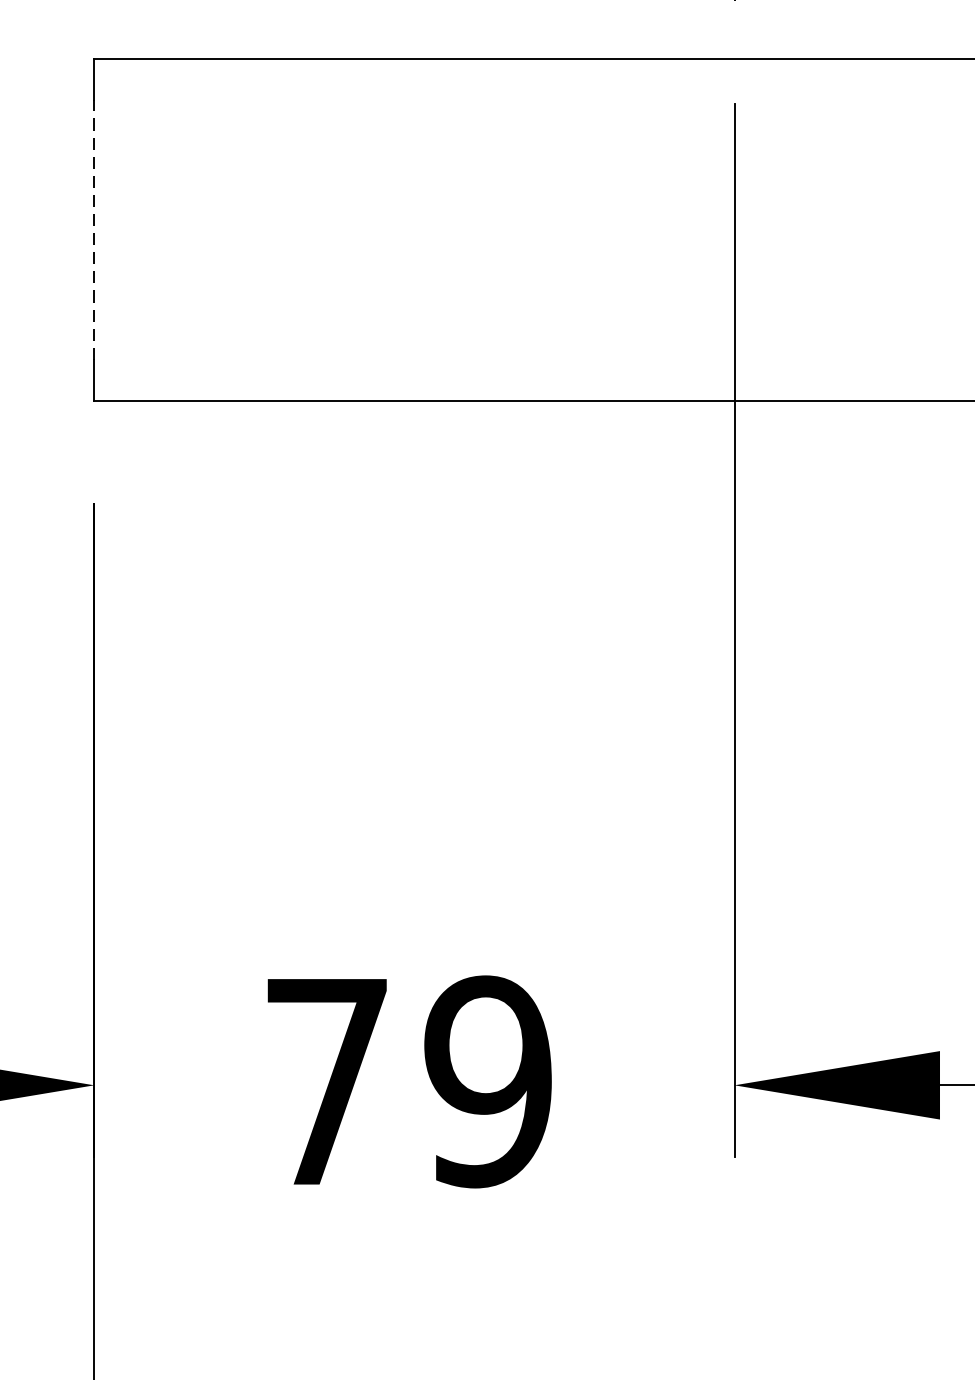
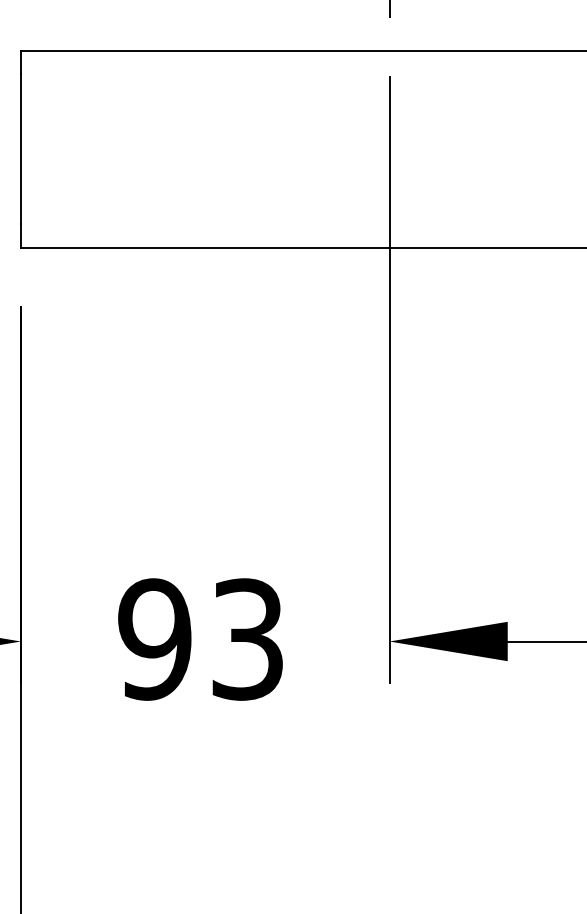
line: (93, 230) -> (20, 149), dashed -> solid
text: (407, 1081) -> (201, 639), 79 -> 93

